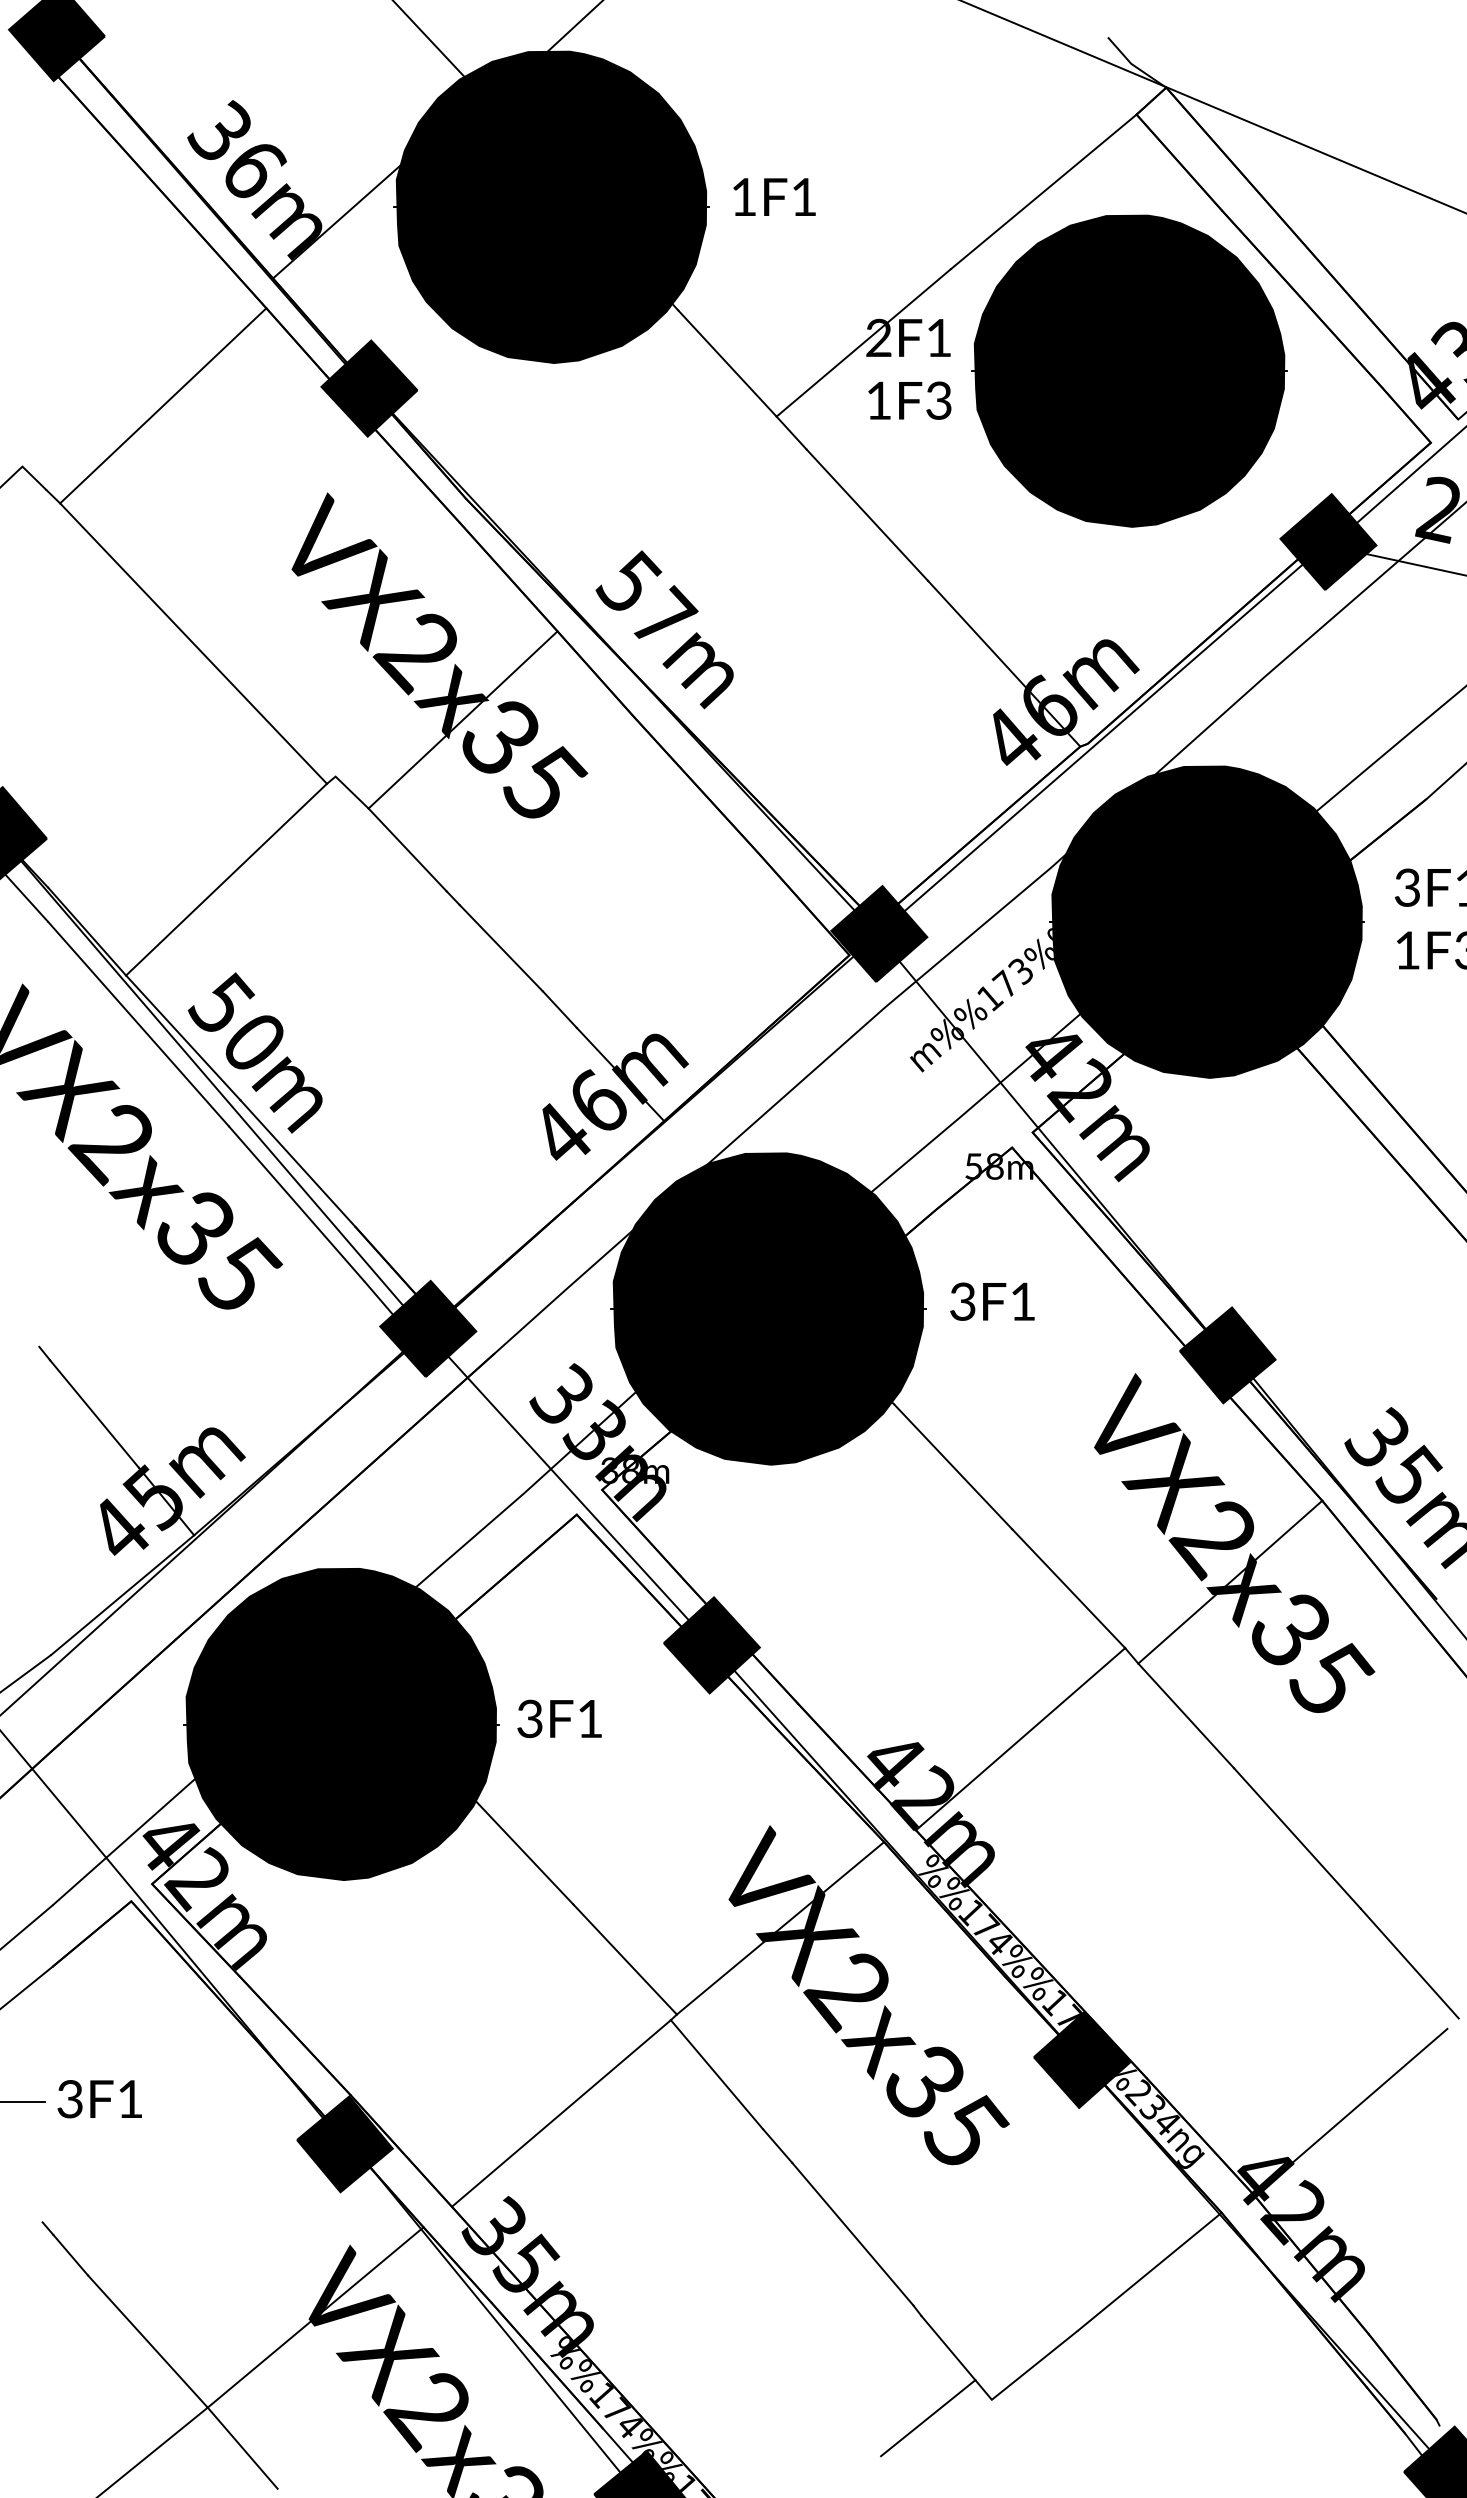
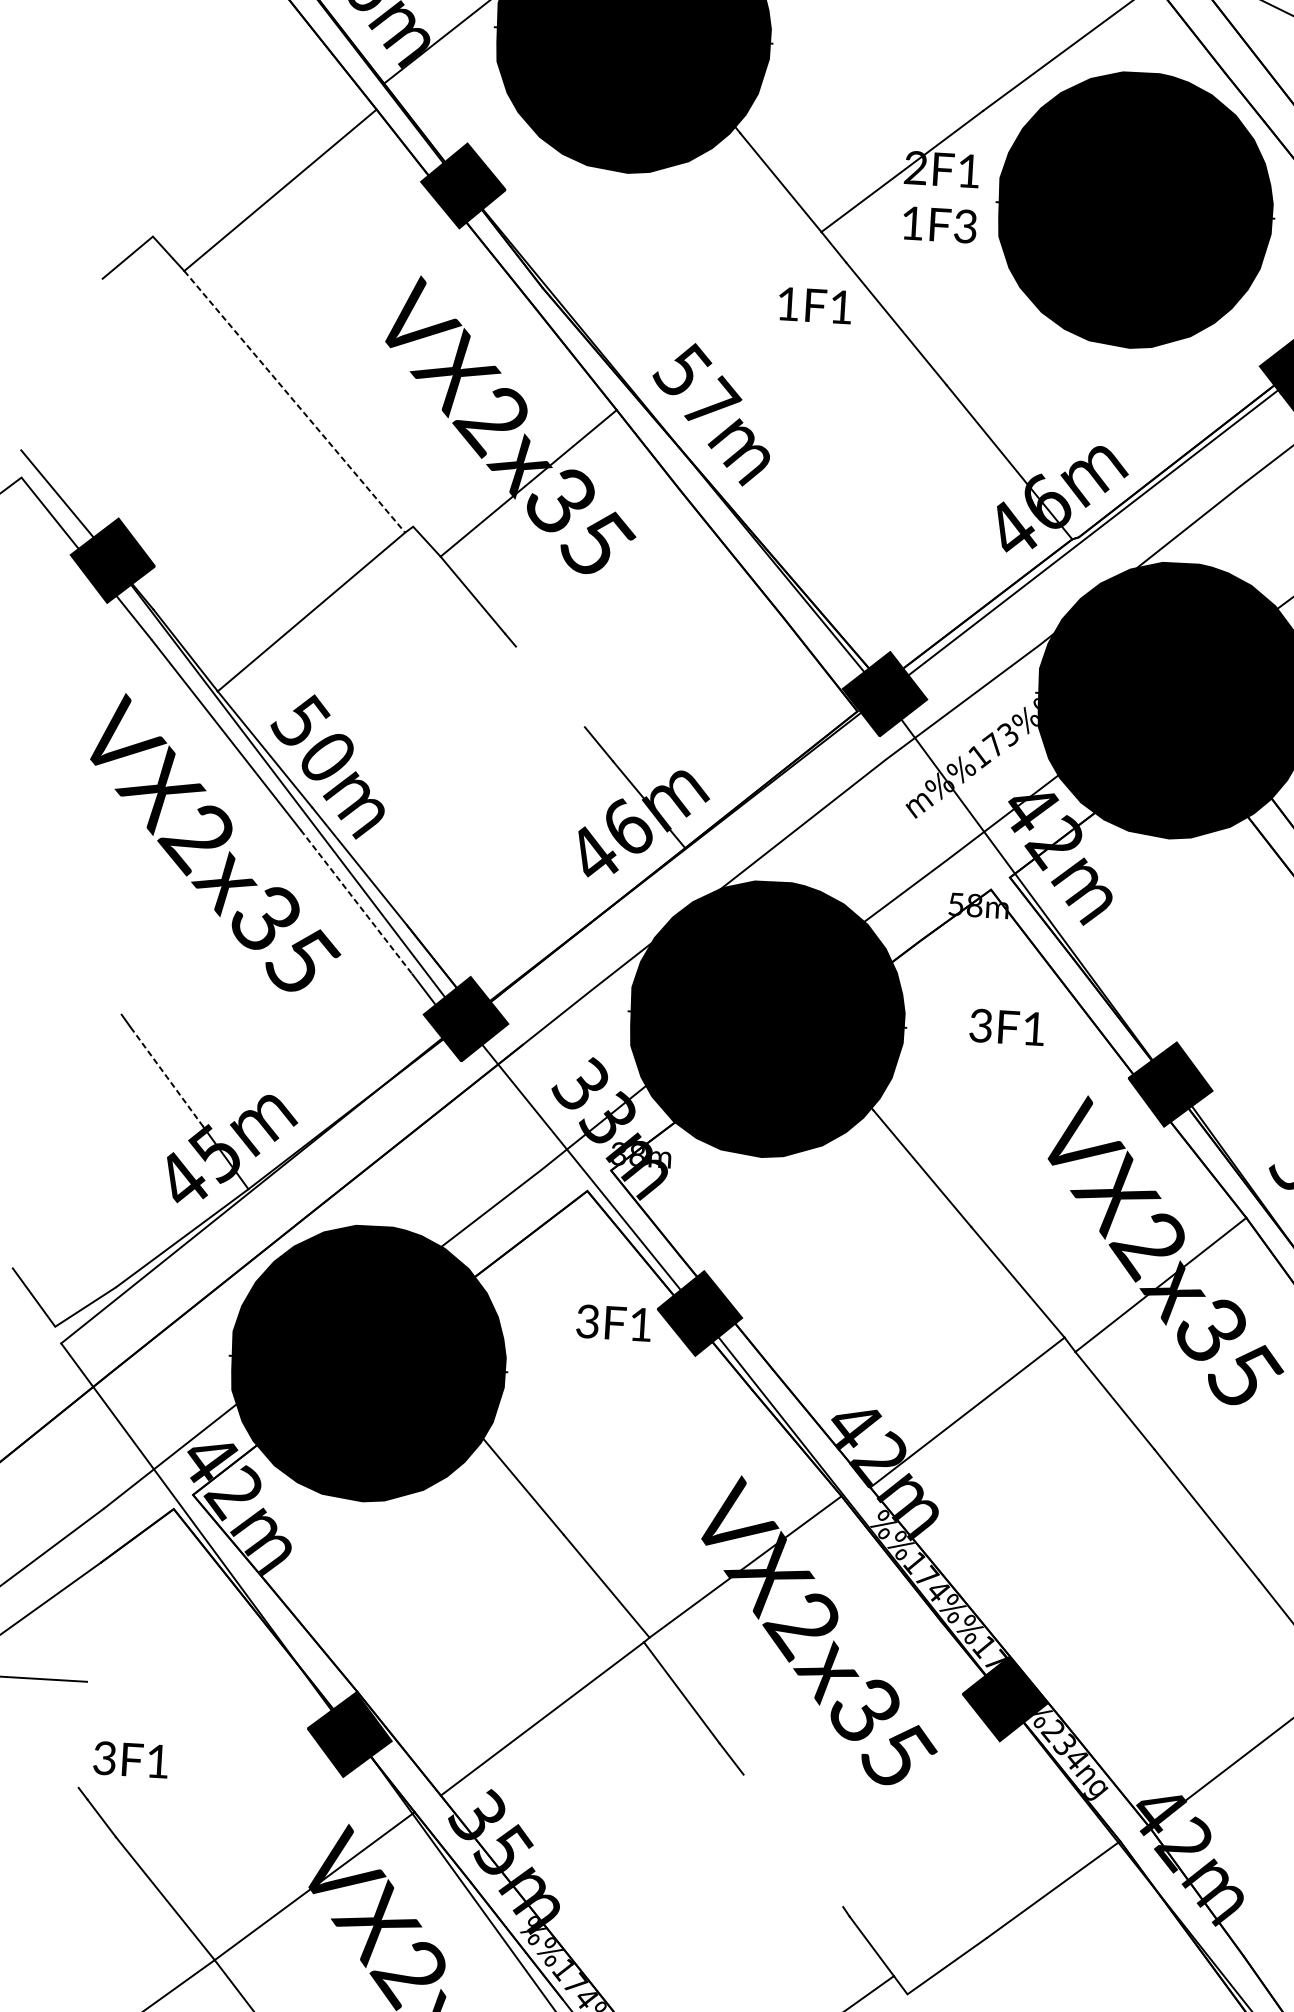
text: (774, 196) -> (815, 305), moved
line: (193, 643) -> (294, 401), solid -> dashed
line: (500, 947) -> (549, 686), removed
line: (296, 1203) -> (356, 901), solid -> dashed
text: (992, 1301) -> (1007, 1027), moved
line: (94, 1414) -> (166, 1077), solid -> dashed
text: (559, 1718) -> (613, 1322), moved
text: (99, 2099) -> (130, 1760), moved
line: (852, 2233) -> (793, 1840), removed

